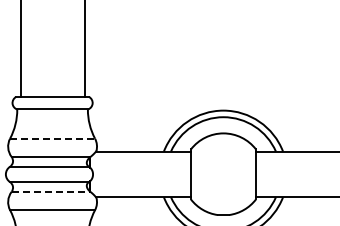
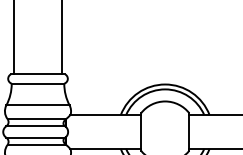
line: (53, 138) -> (38, 105), dashed -> solid
line: (51, 191) -> (37, 144), dashed -> solid

